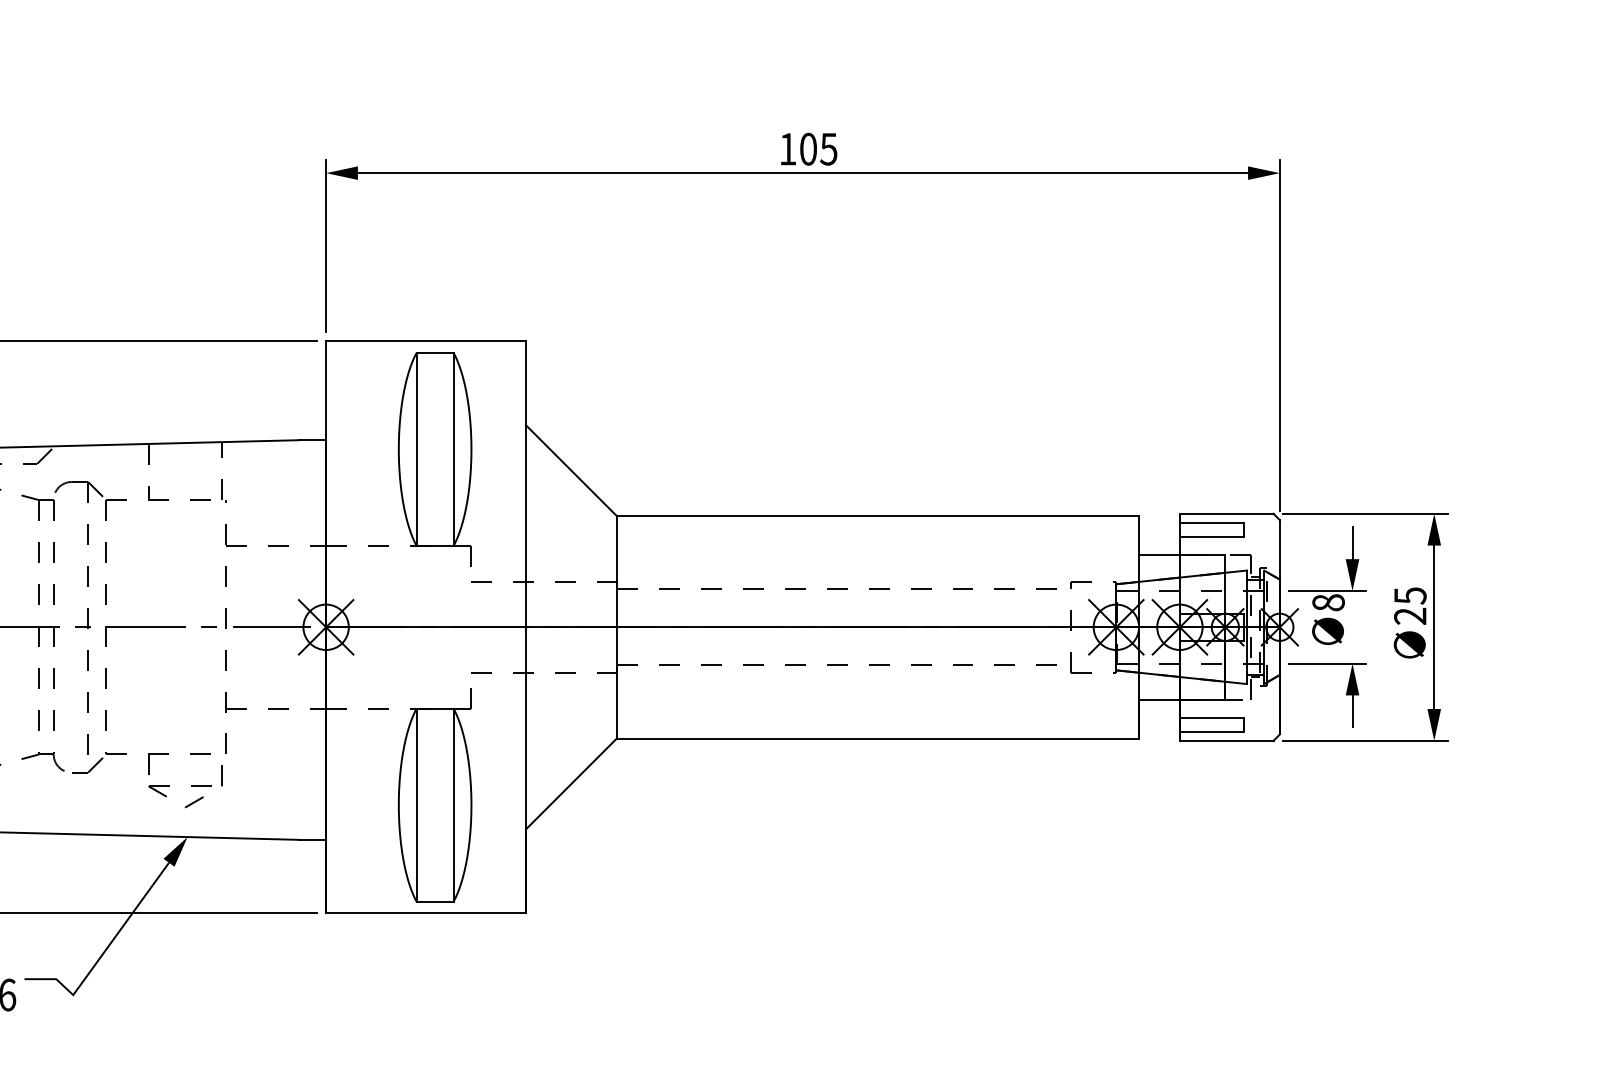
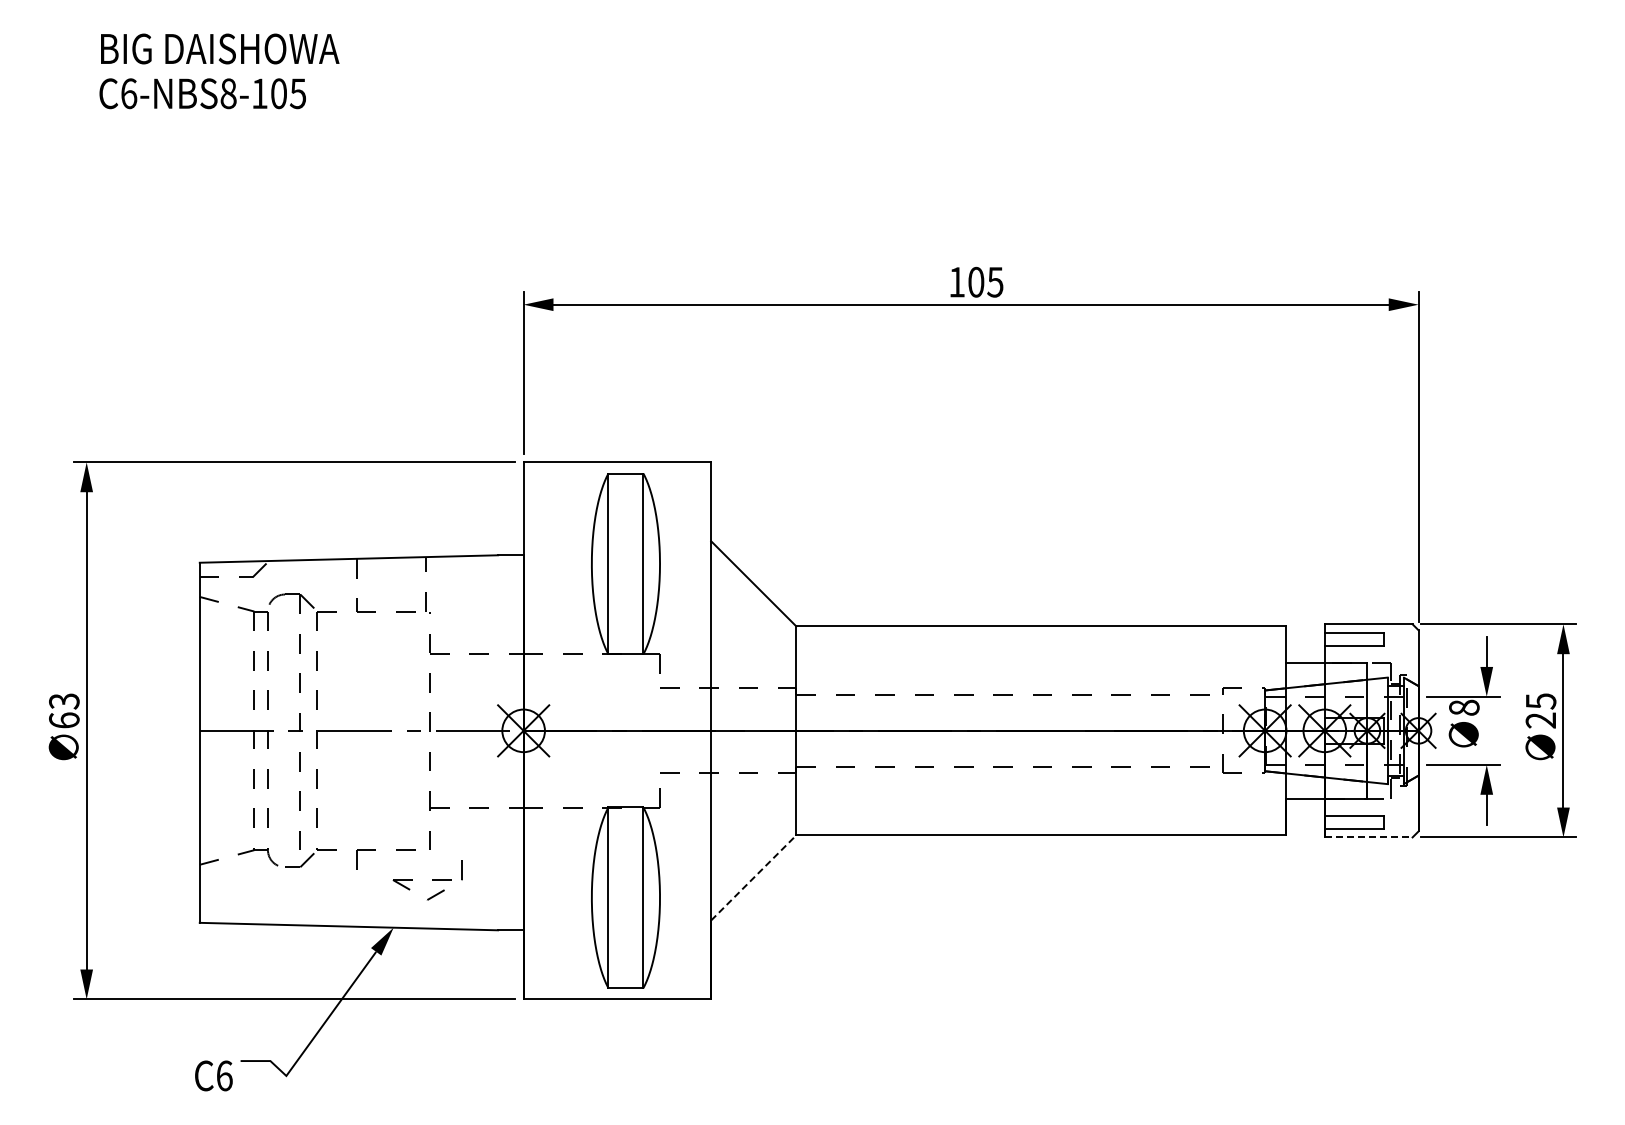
line: (1226, 740) -> (1368, 837), solid -> dashed
line: (572, 783) -> (754, 877), solid -> dashed
part: (185, 786) -> (427, 880), moved

